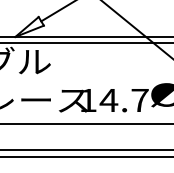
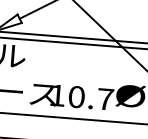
text: (108, 100) -> (76, 97), 14.7 -> 10.7

